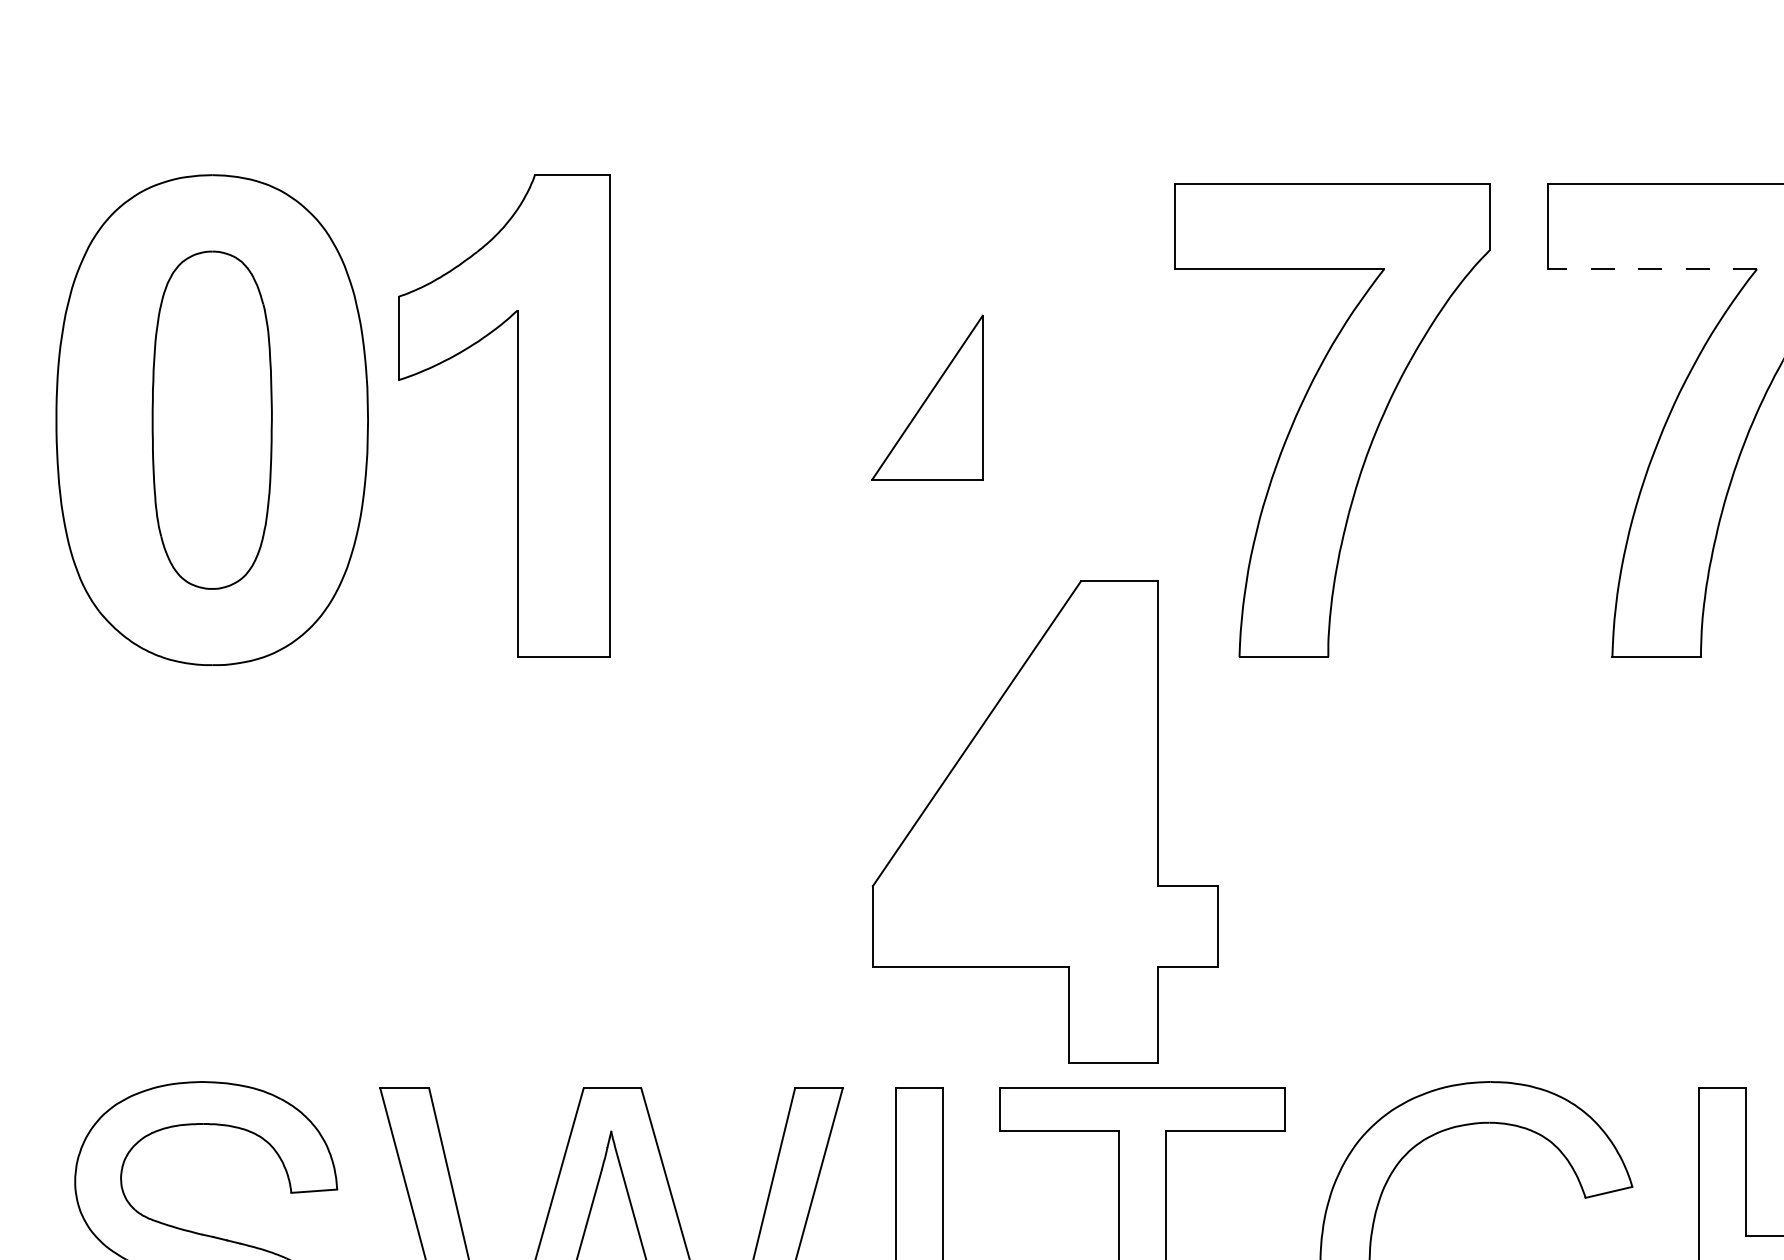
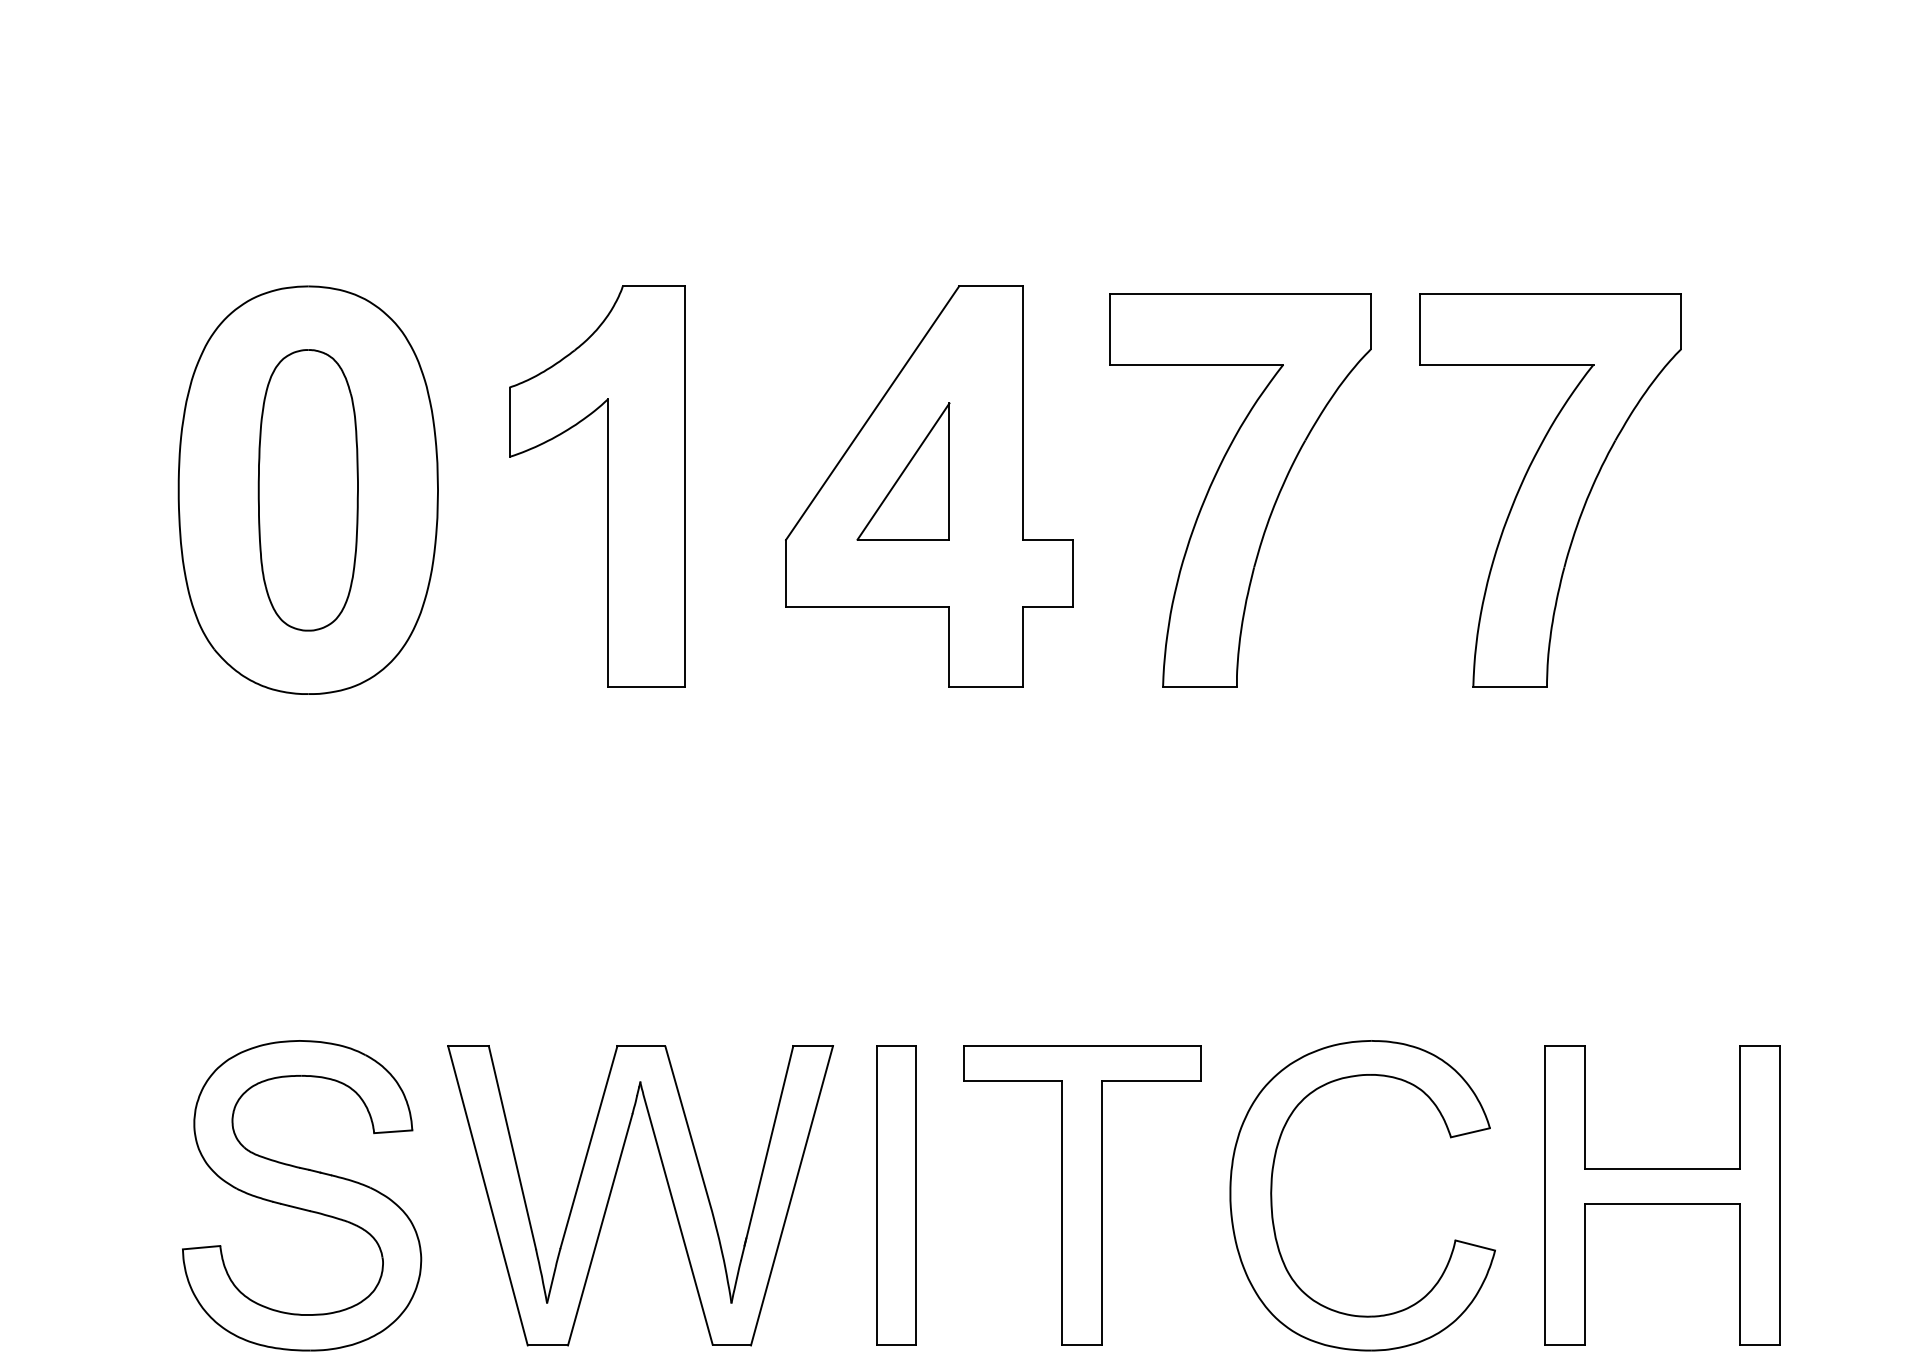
line: (1652, 269) -> (1506, 364), dashed -> solid
part: (516, 415) -> (607, 486), moved
part: (1045, 821) -> (929, 486), moved

